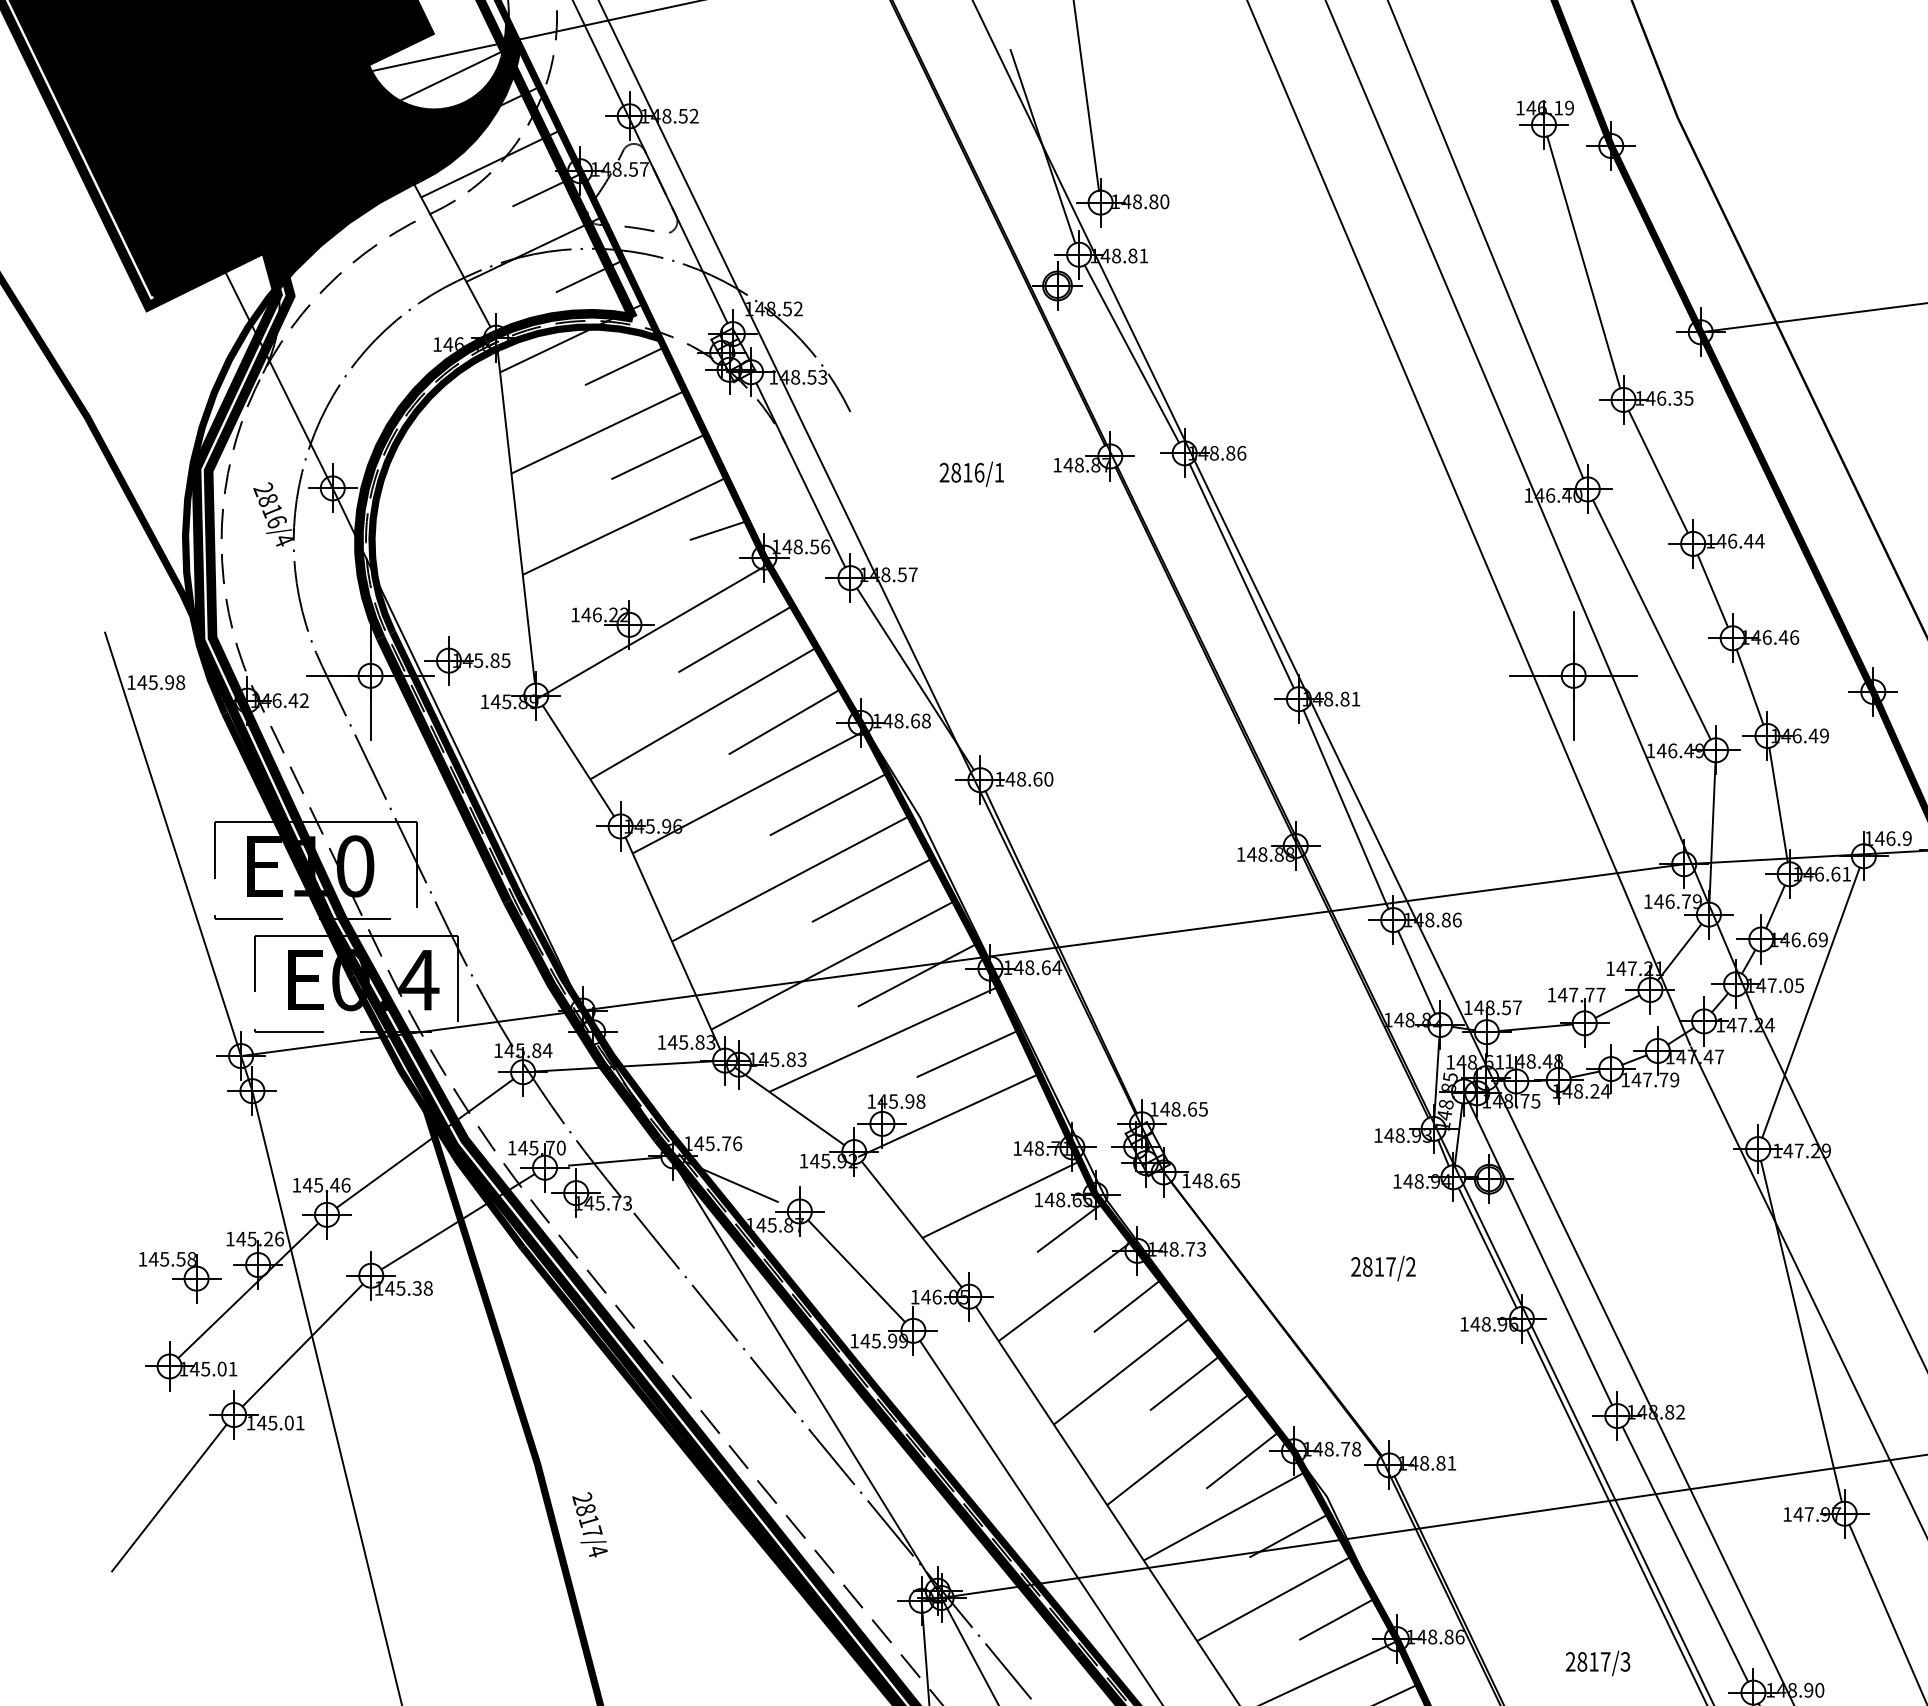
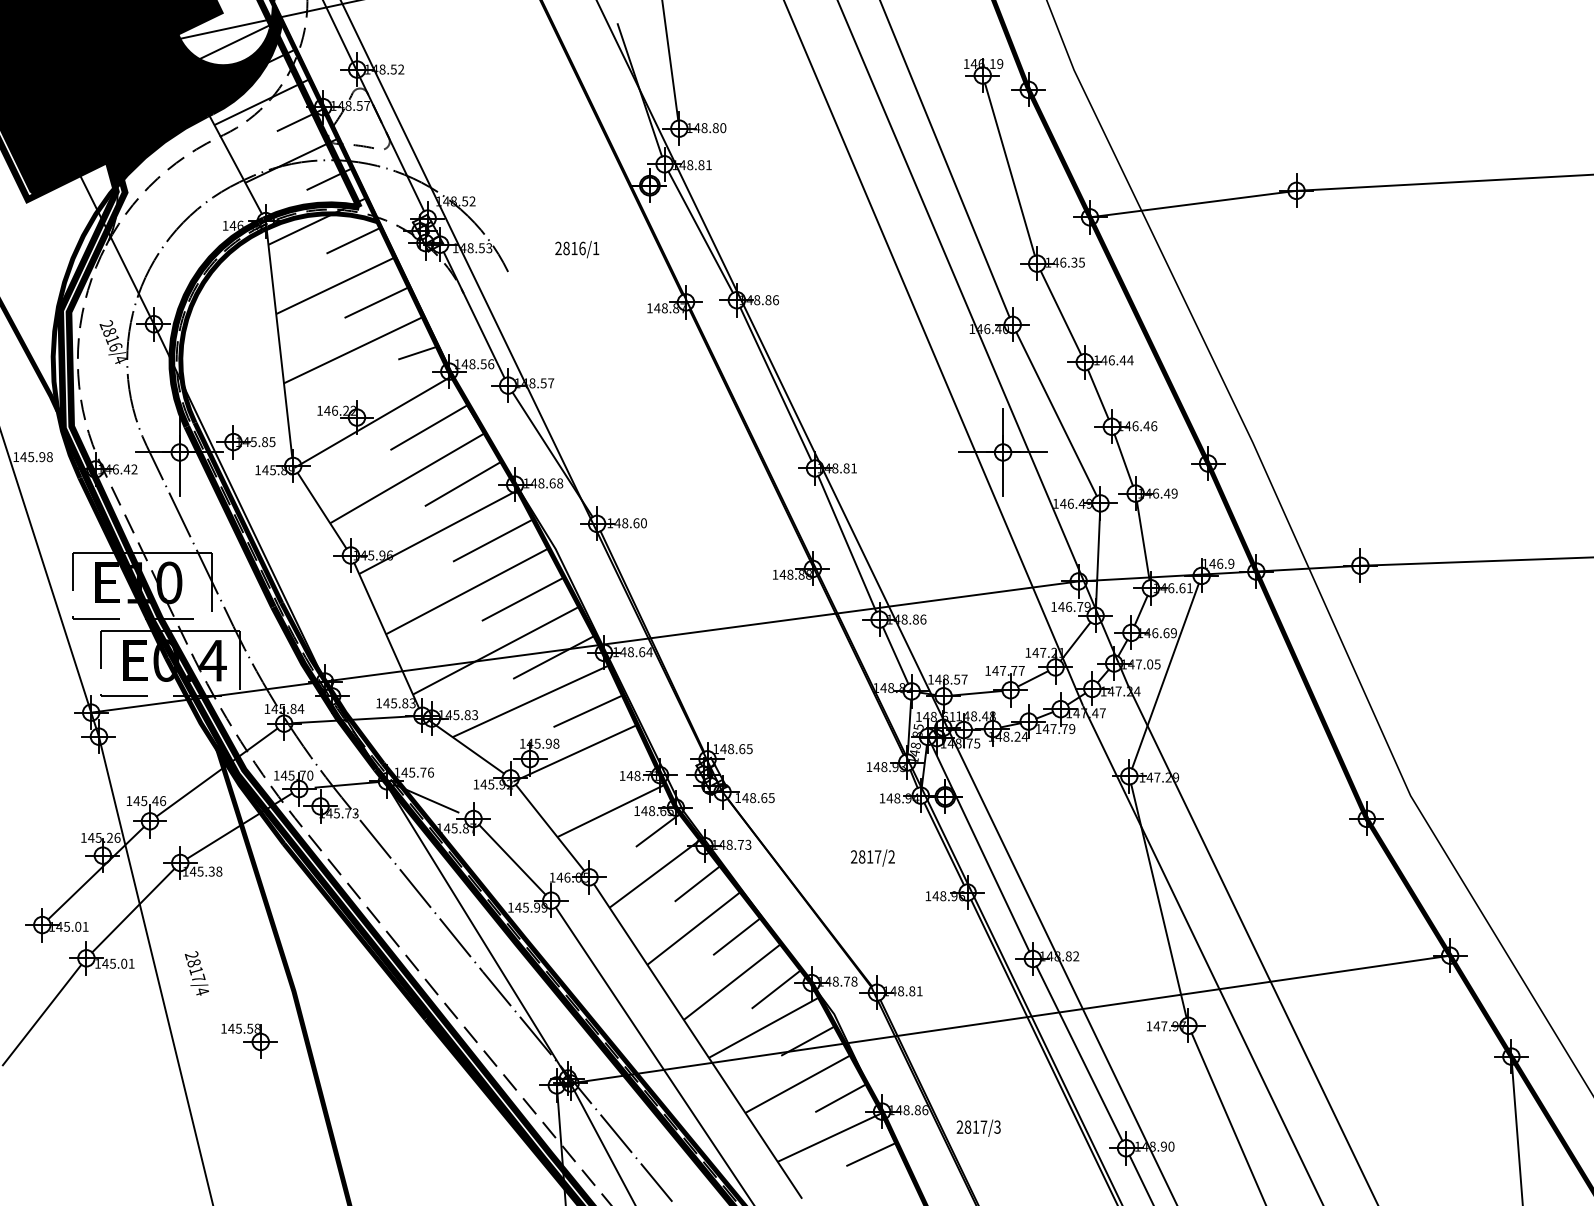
text: (972, 474) -> (577, 249), moved
part: (180, 1276) -> (249, 1040), moved
text: (589, 1524) -> (196, 973), moved
text: (1597, 1662) -> (978, 1127), moved

